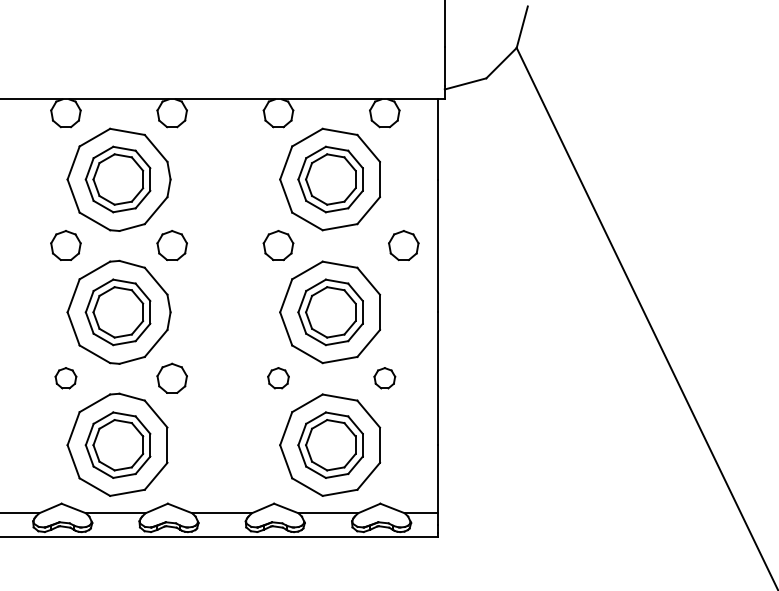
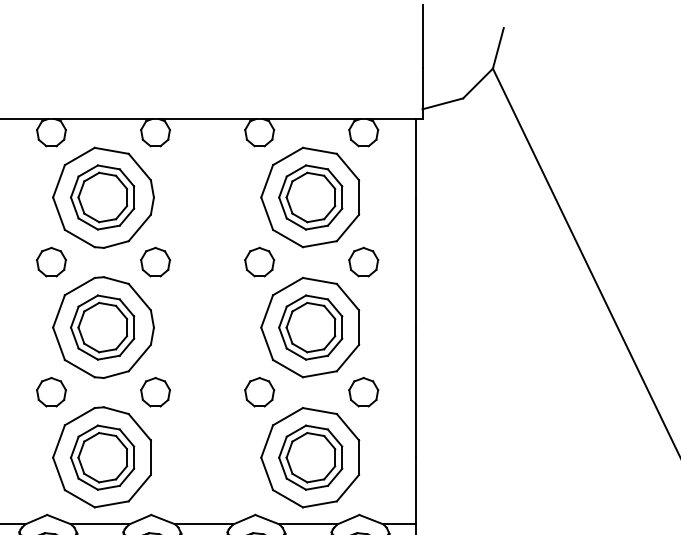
part: (403, 245) -> (363, 262), moved
part: (65, 377) -> (51, 391), size x1.43
part: (278, 377) -> (259, 391), size x1.43
part: (384, 377) -> (363, 391), size x1.43

